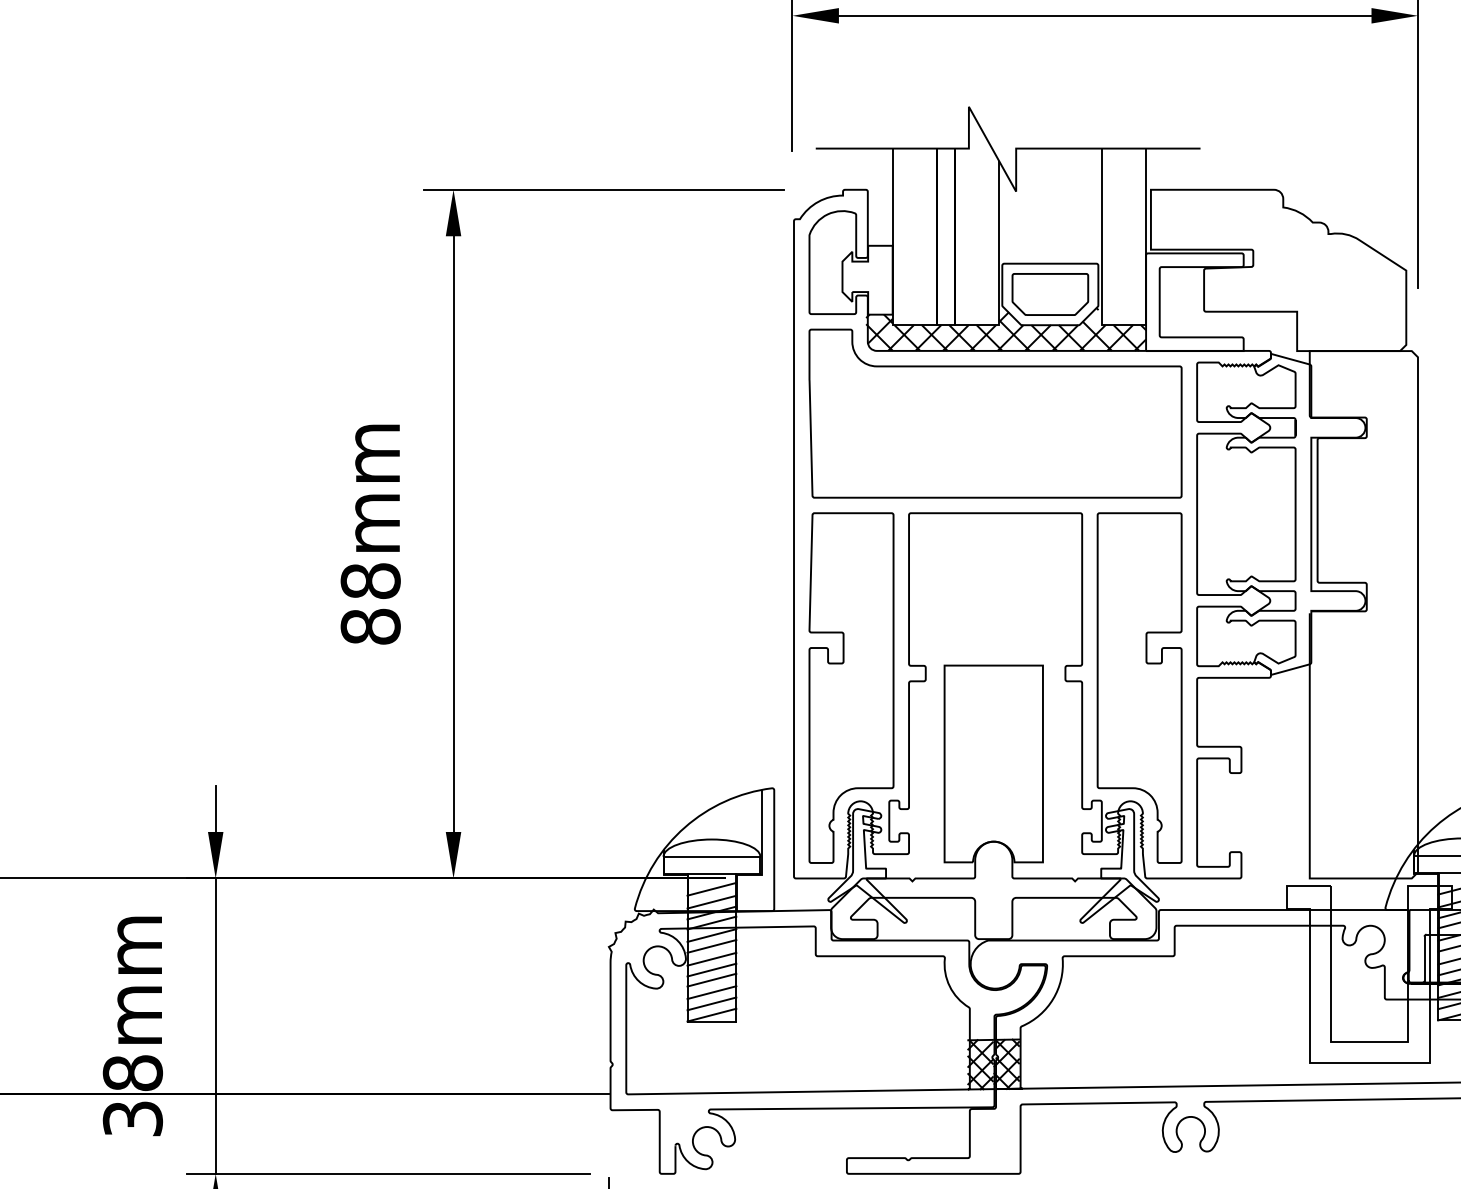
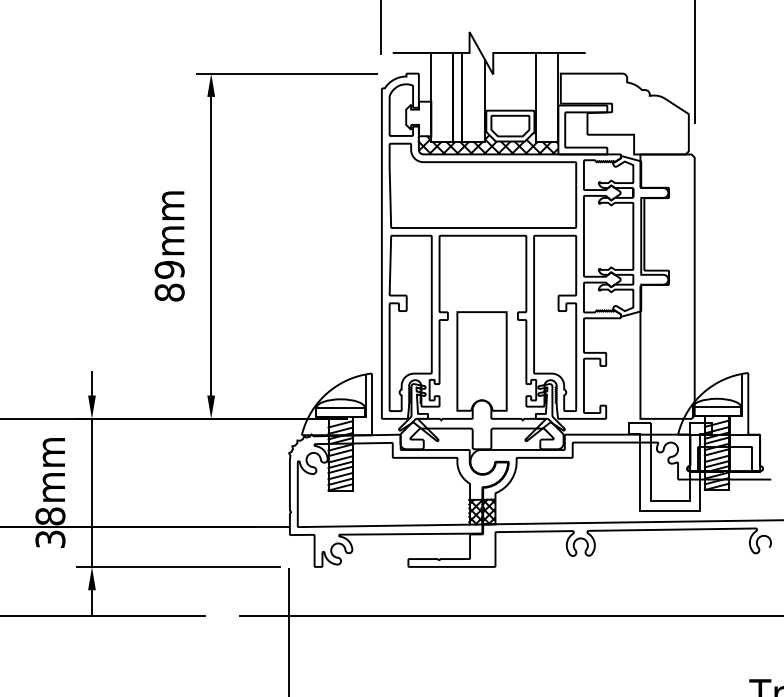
text: (370, 580) -> (169, 269), 88mm -> 89mm

